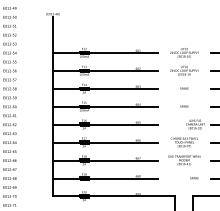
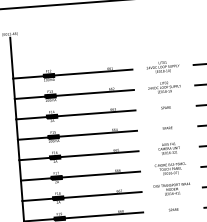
text: (195, 124) -> (169, 148), moved
text: (194, 178) -> (173, 210), moved

